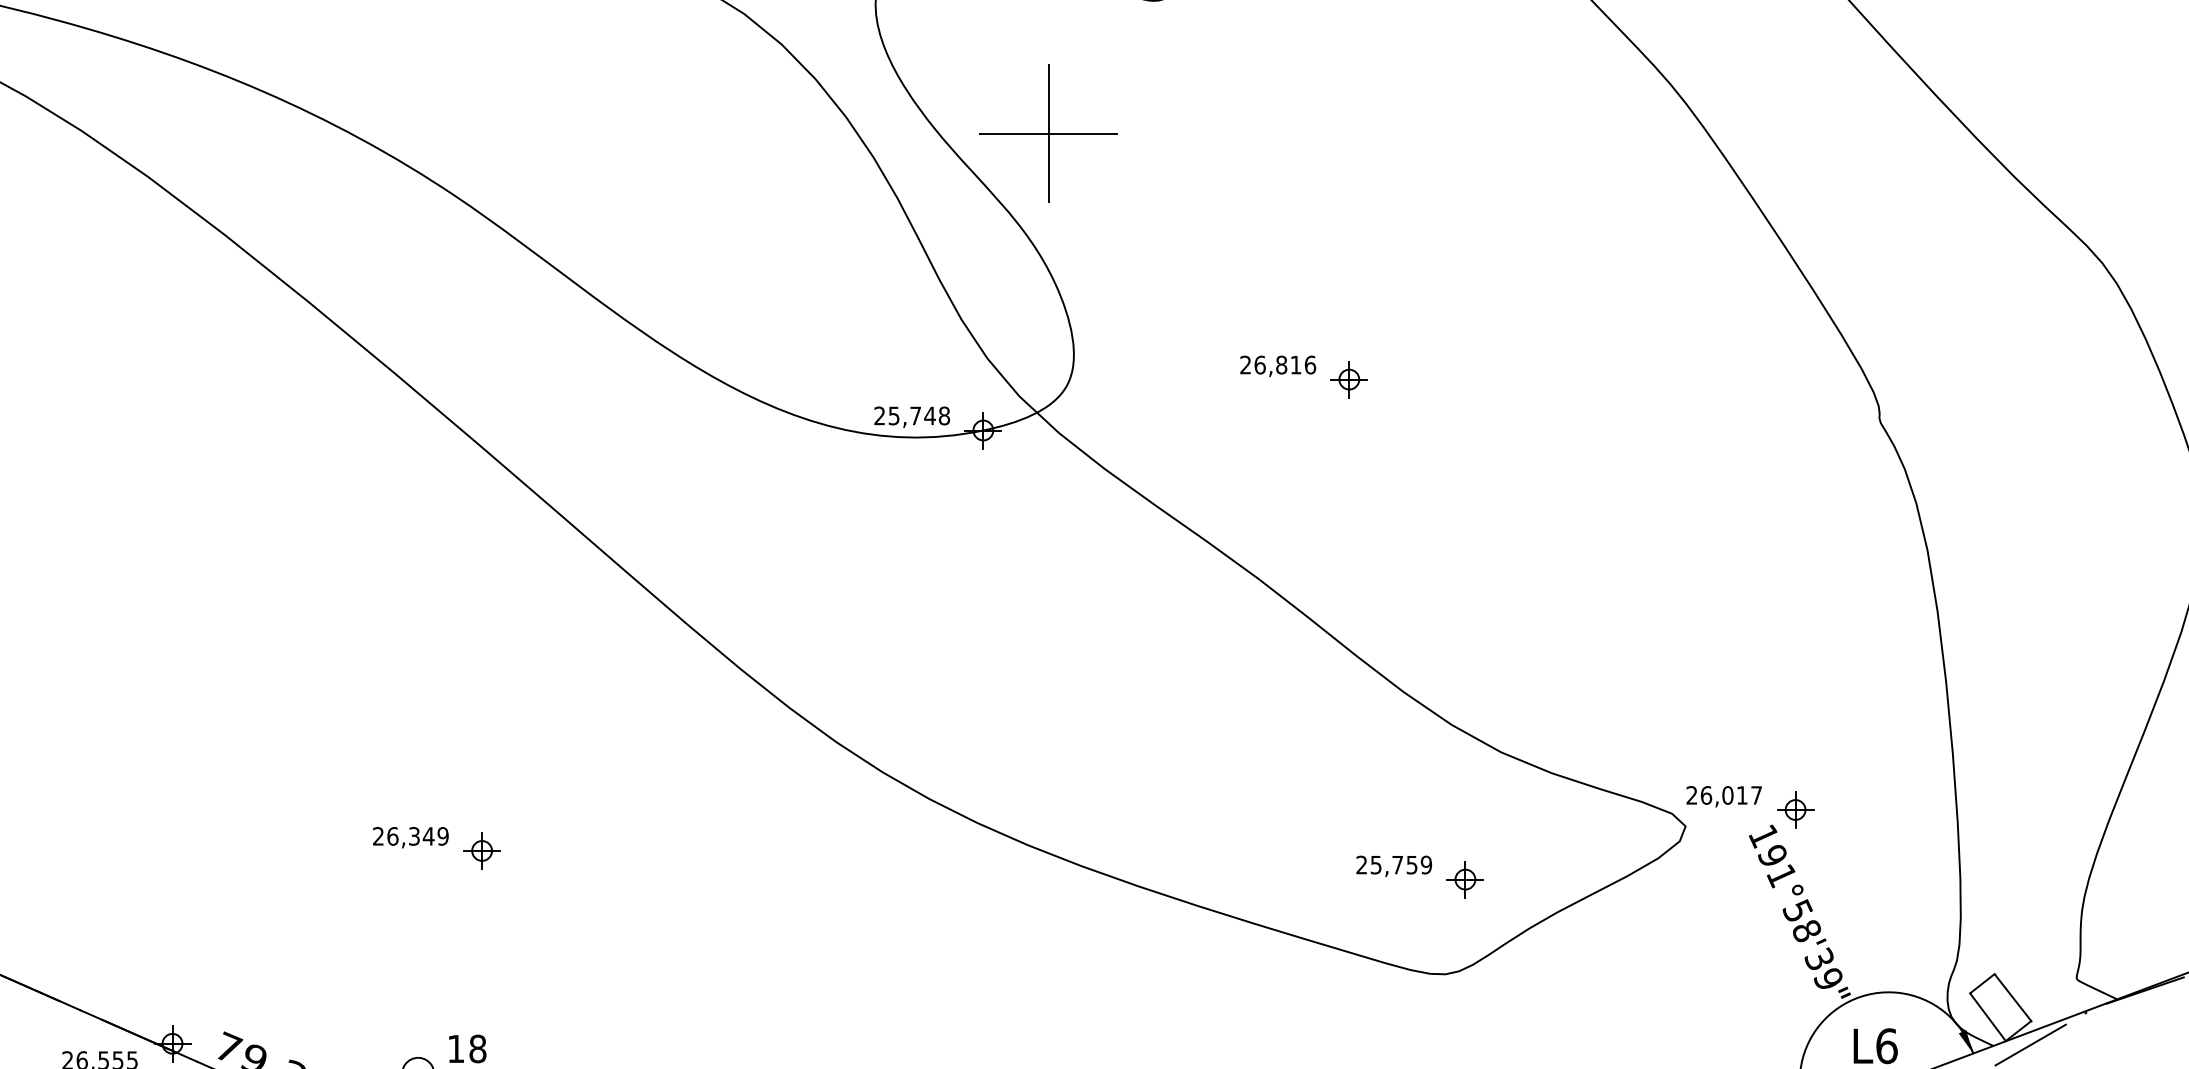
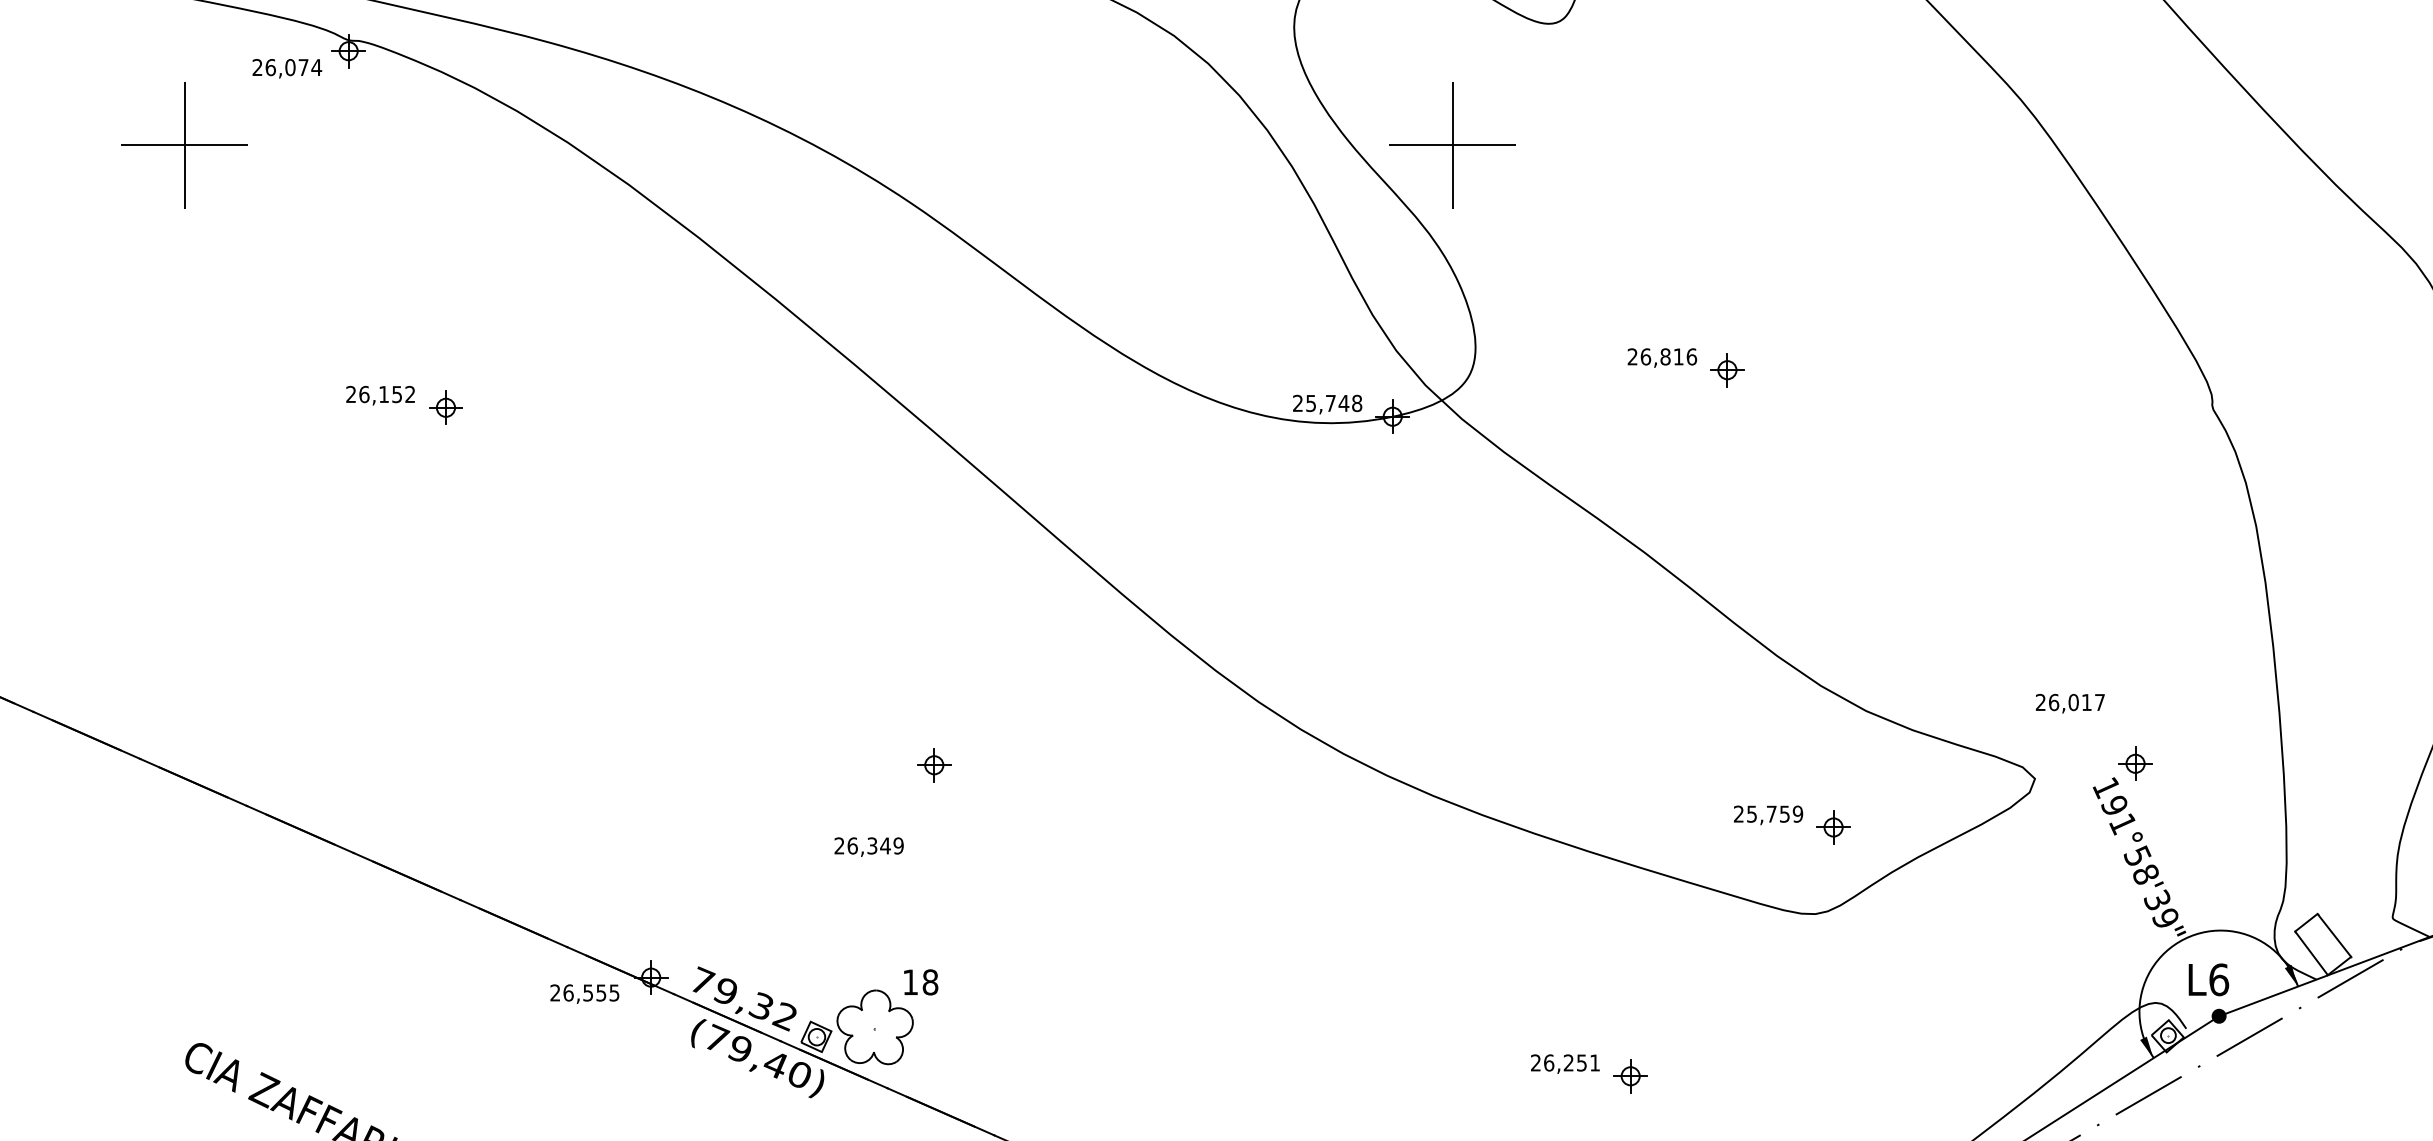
text: (1723, 796) -> (2069, 703), moved
text: (410, 836) -> (868, 846), moved
part: (482, 851) -> (934, 765), moved

